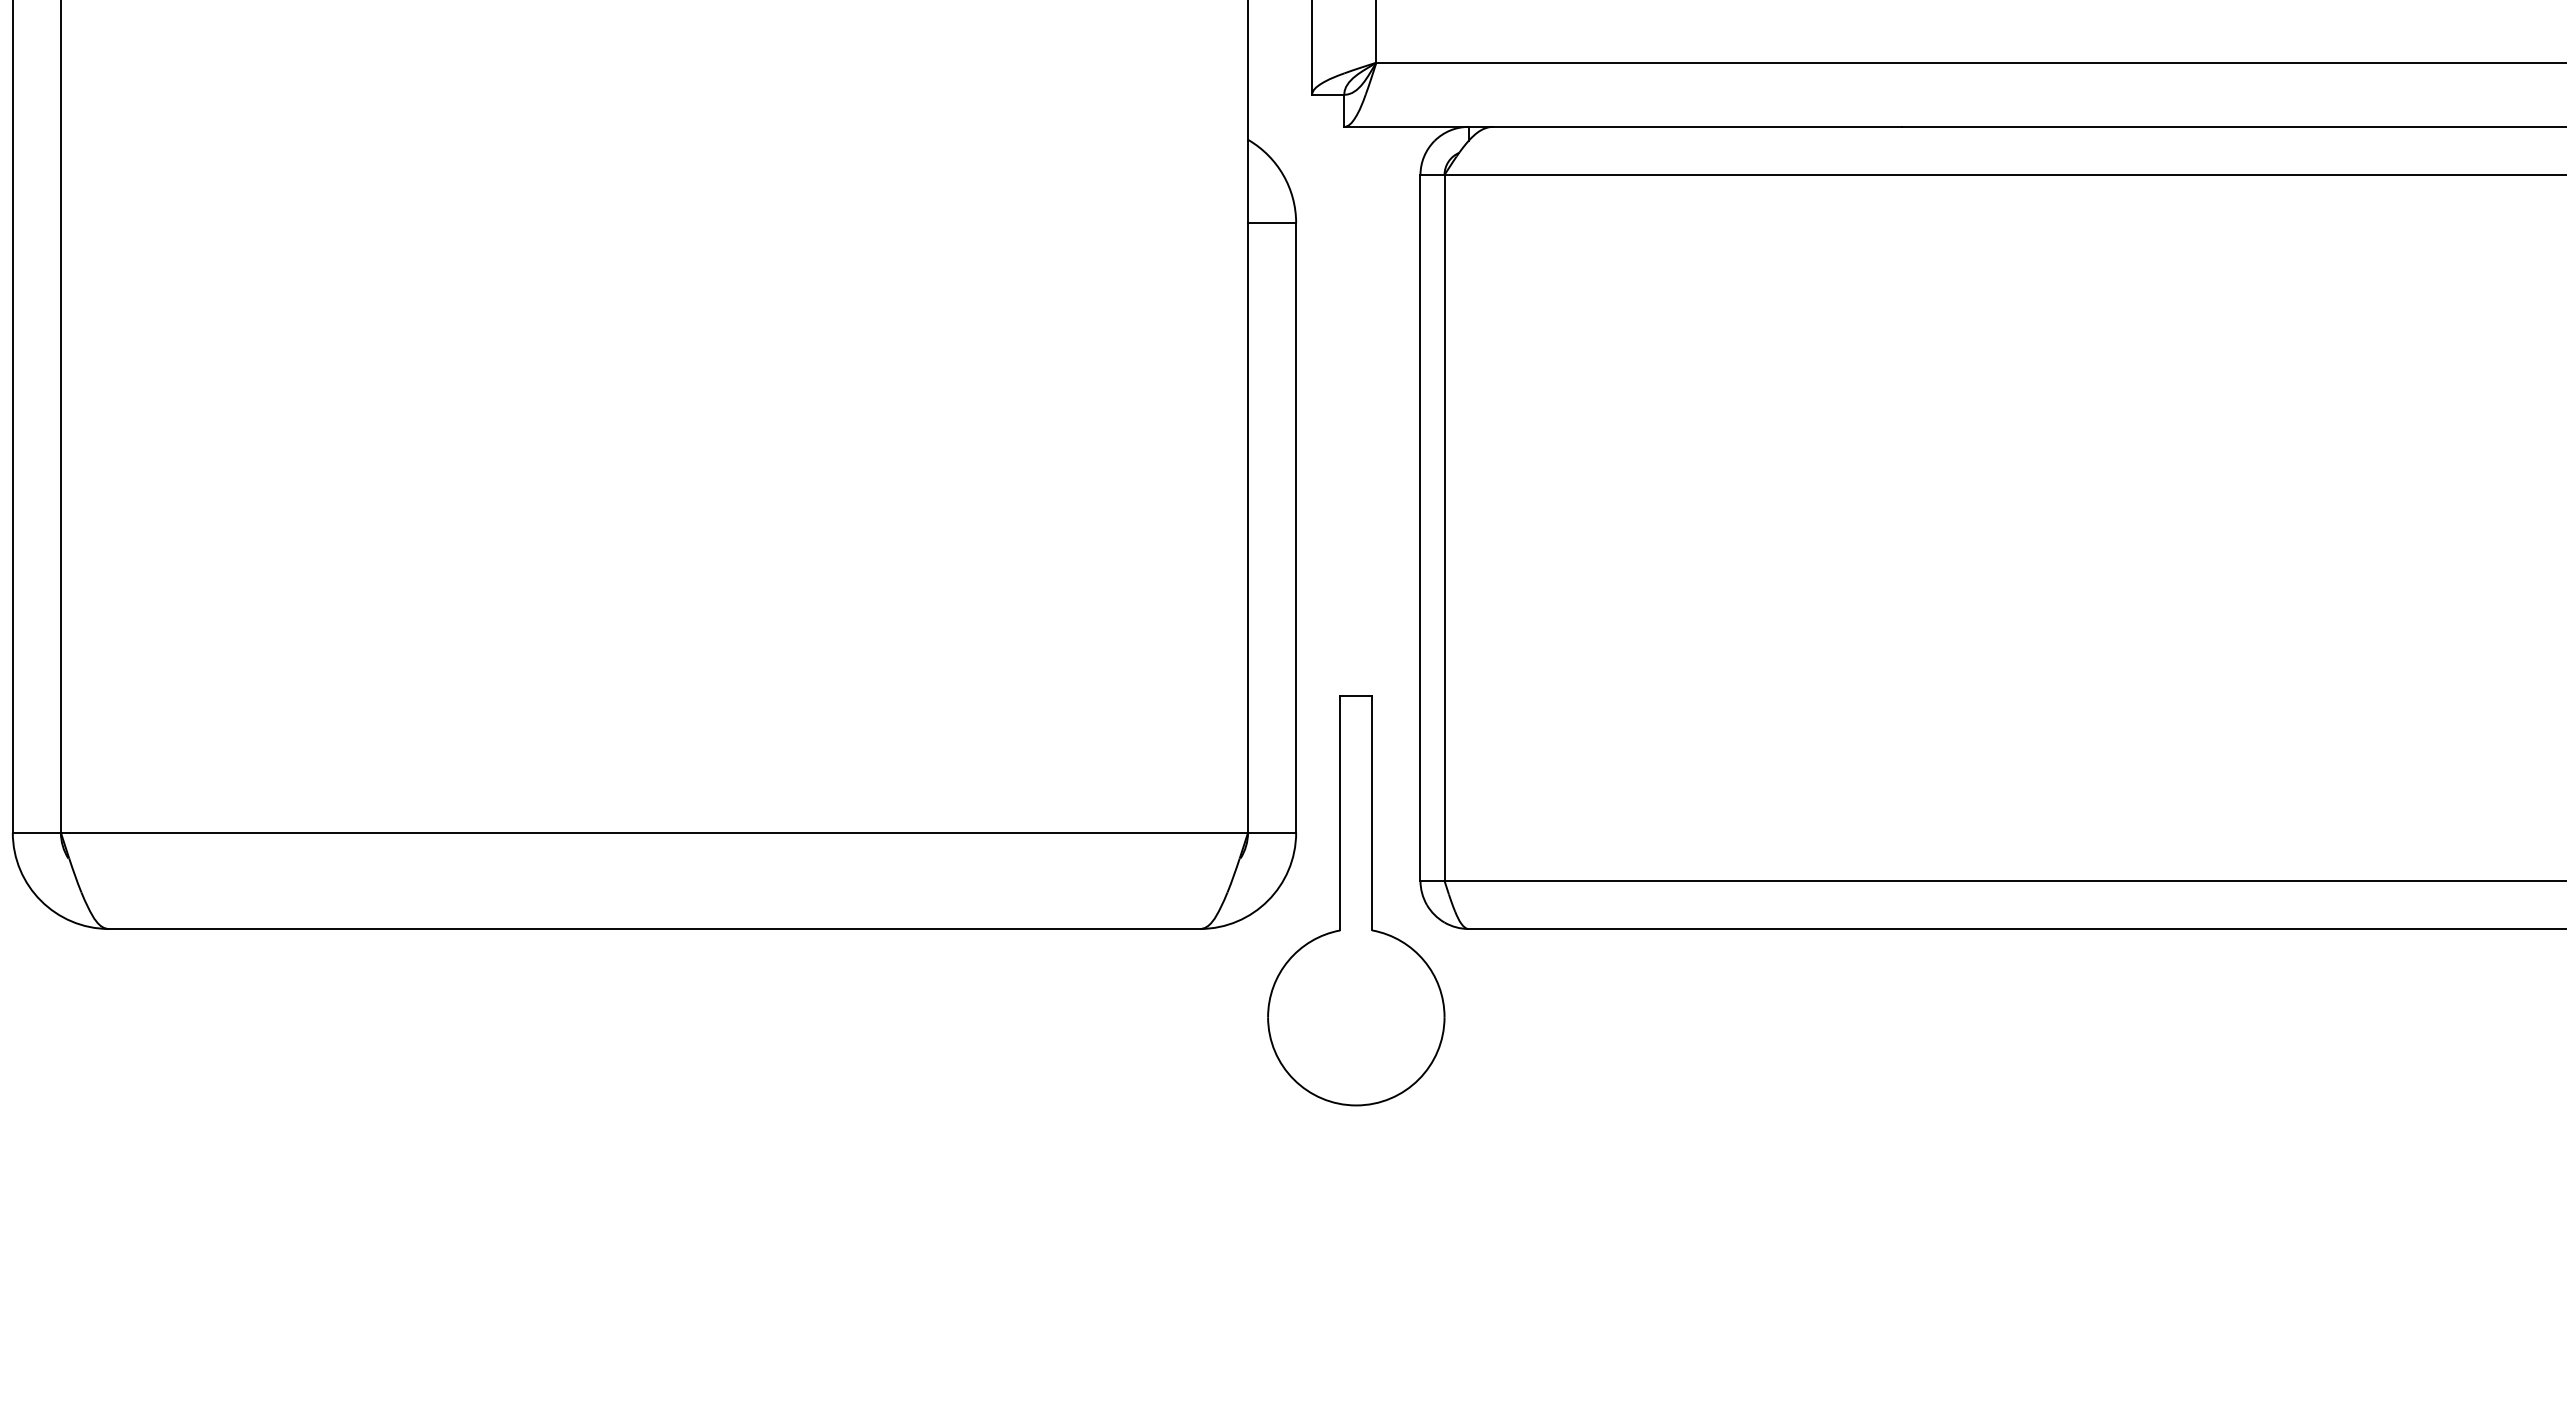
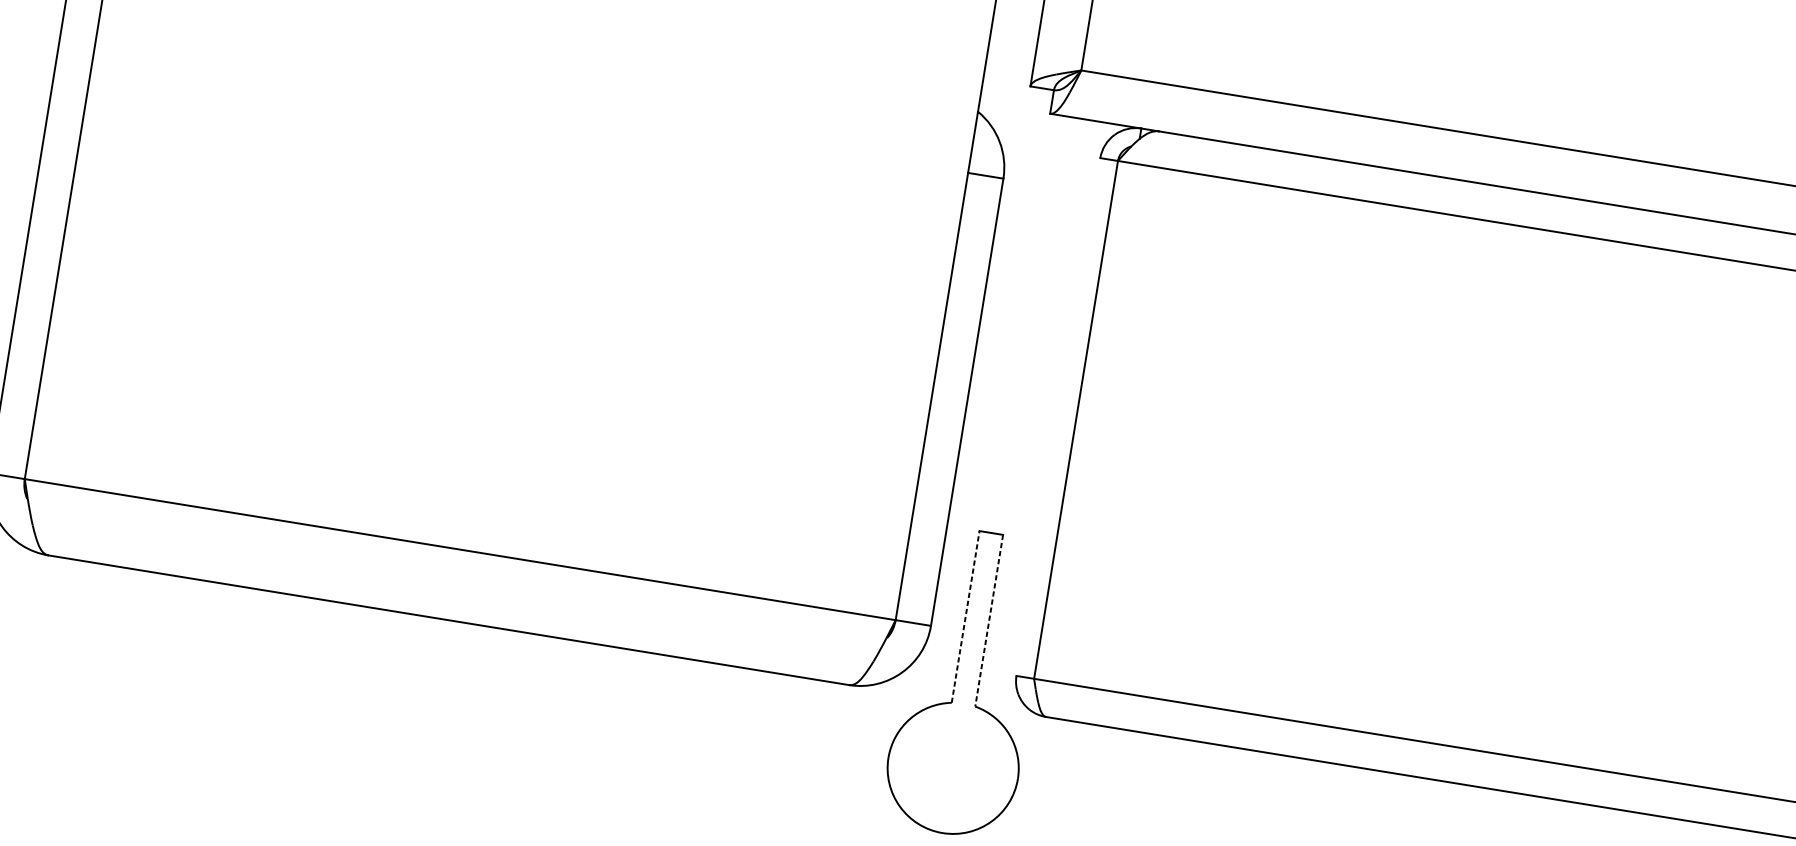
line: (1420, 527) -> (1058, 416), removed
line: (1340, 812) -> (965, 616), solid -> dashed
line: (1372, 813) -> (989, 620), solid -> dashed

